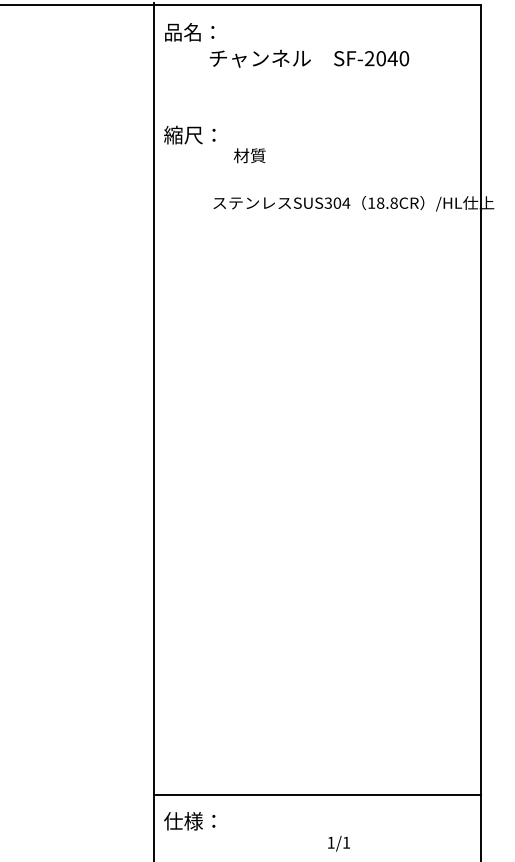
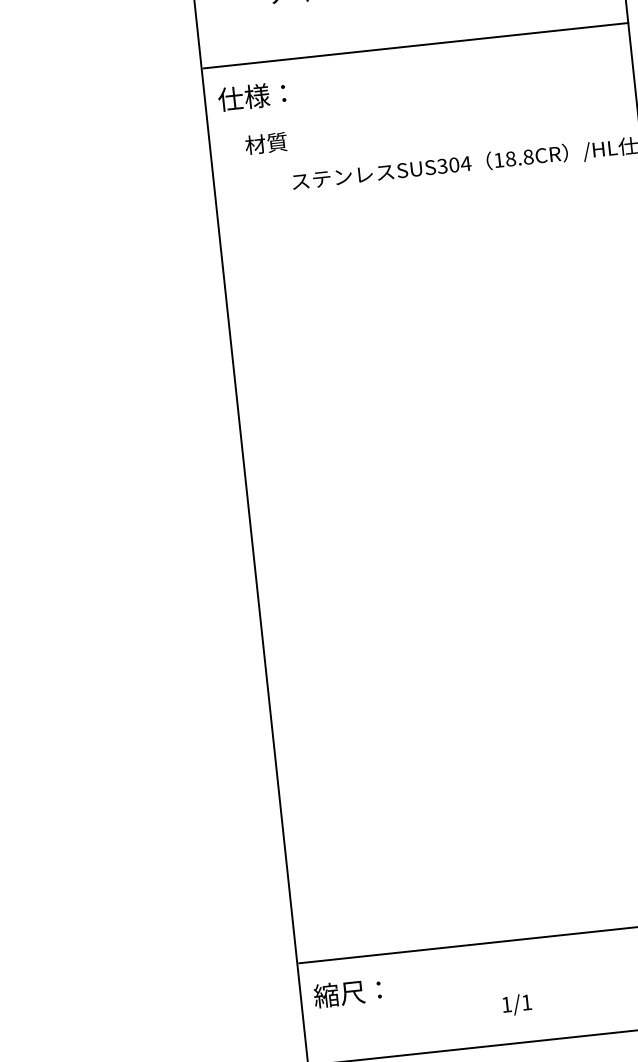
line: (317, 109) -> (415, 45), added
text: (183, 134) -> (243, 96), 縮尺： -> 仕様：
text: (249, 155) -> (265, 143), moved
text: (183, 820) -> (339, 993), 仕様： -> 縮尺：
text: (338, 843) -> (516, 1004), moved

